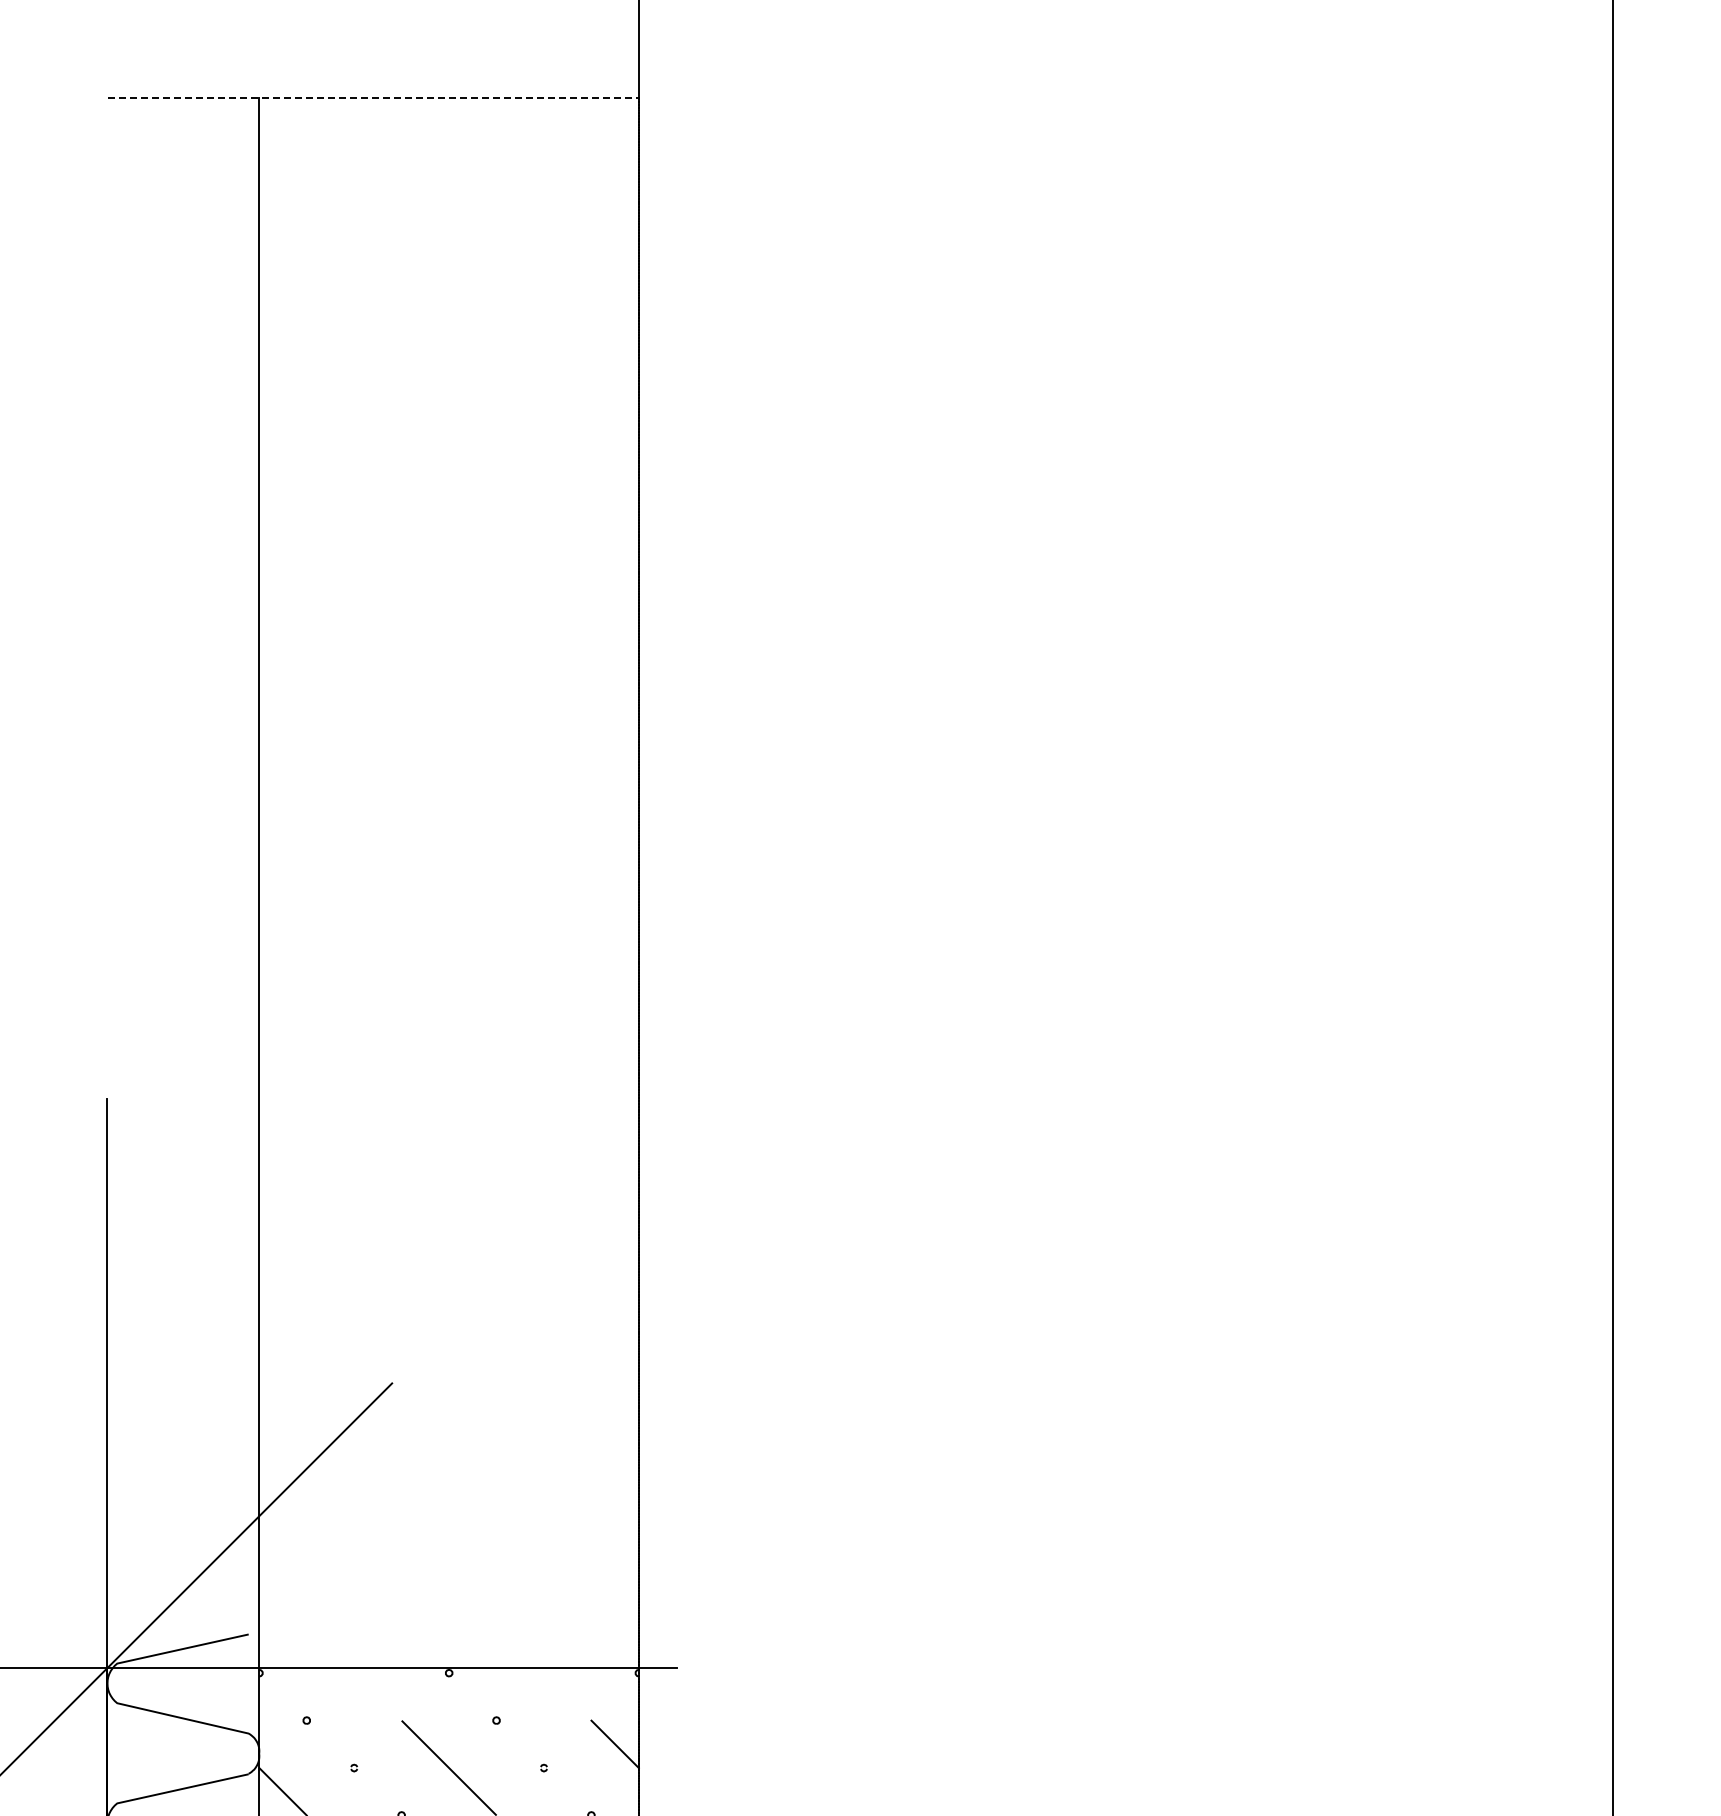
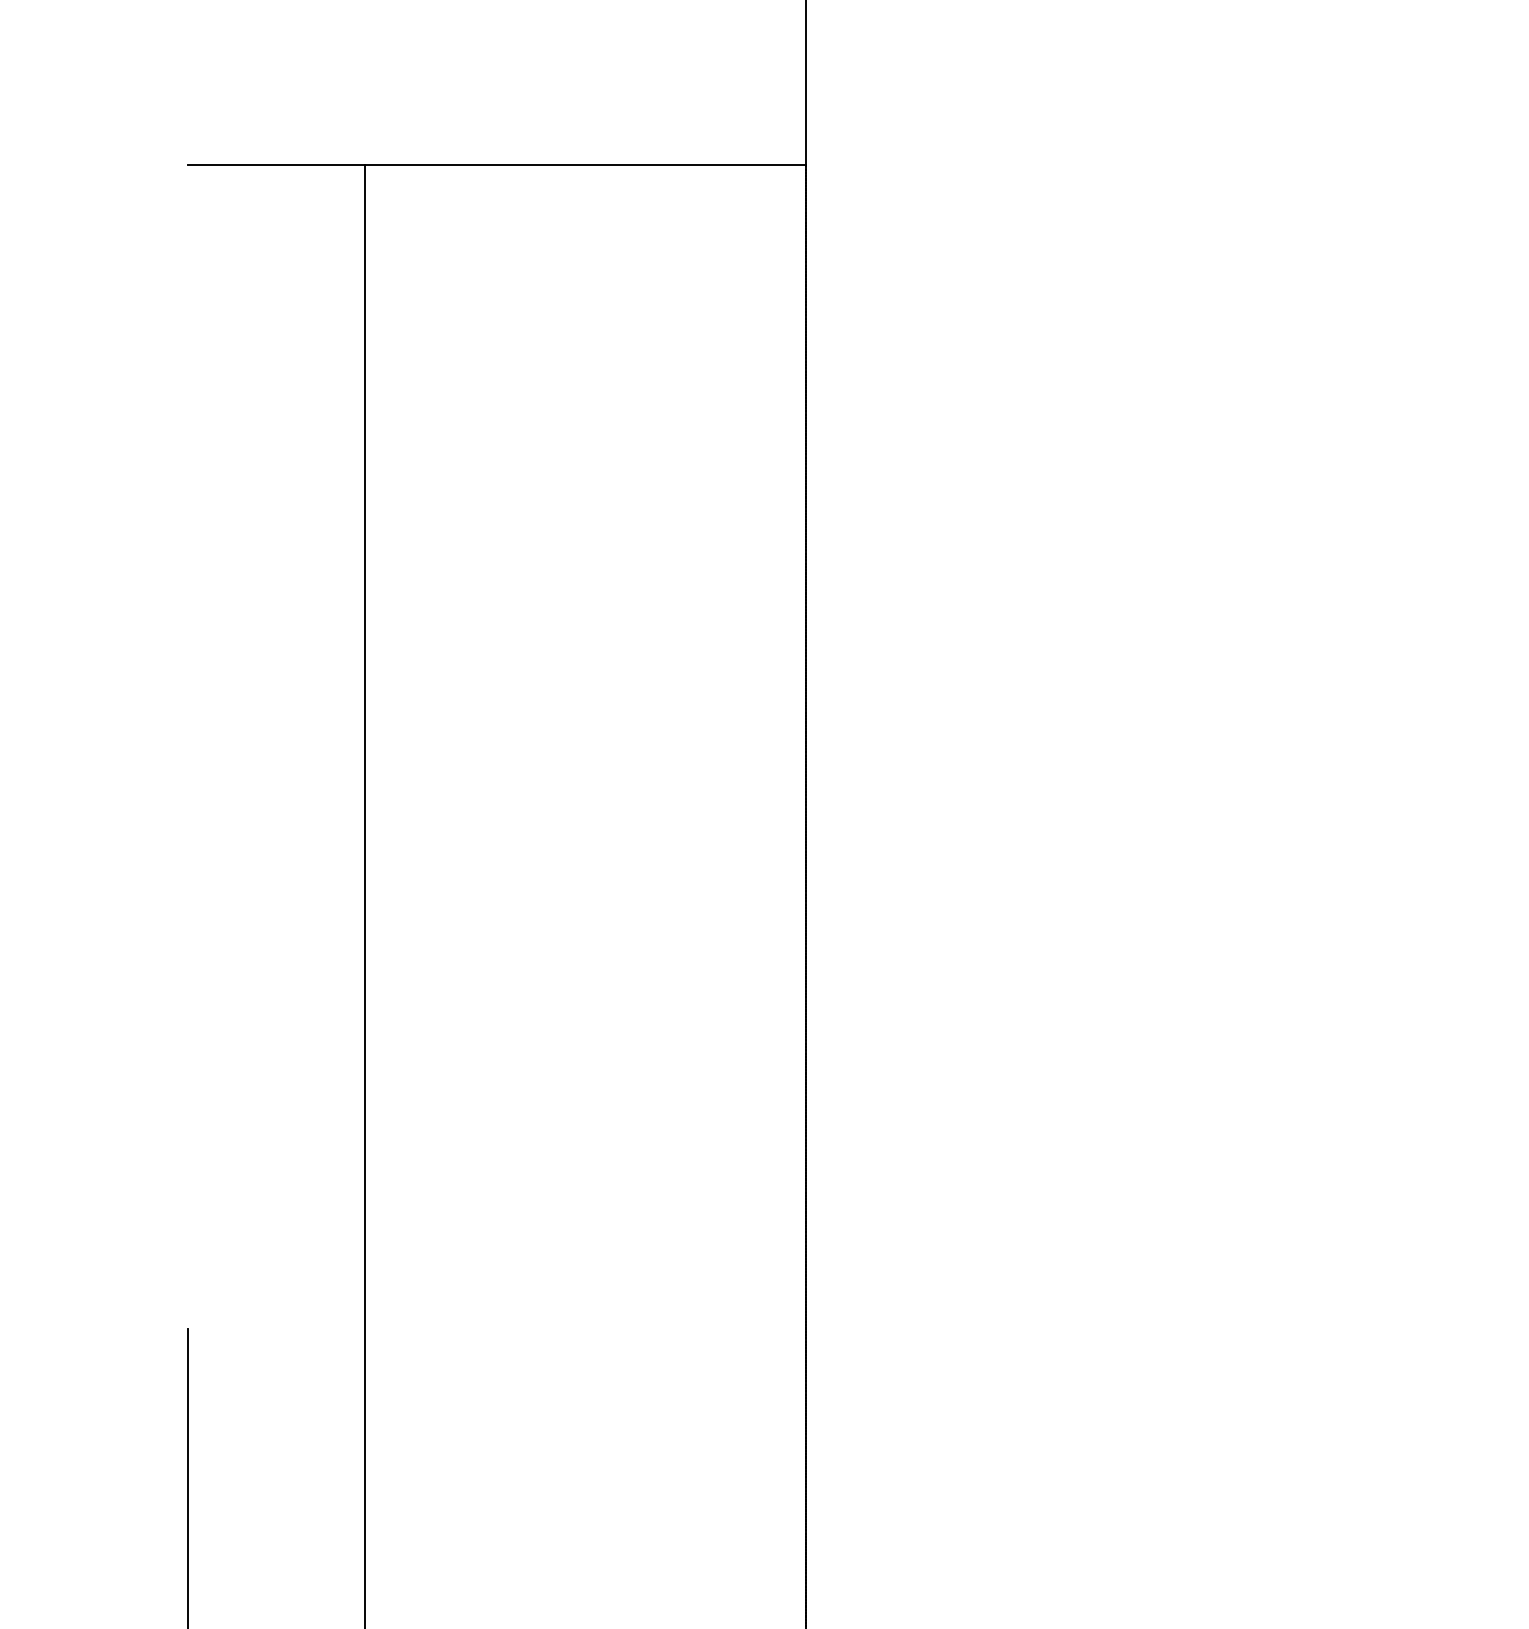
line: (373, 98) -> (497, 165), dashed -> solid

